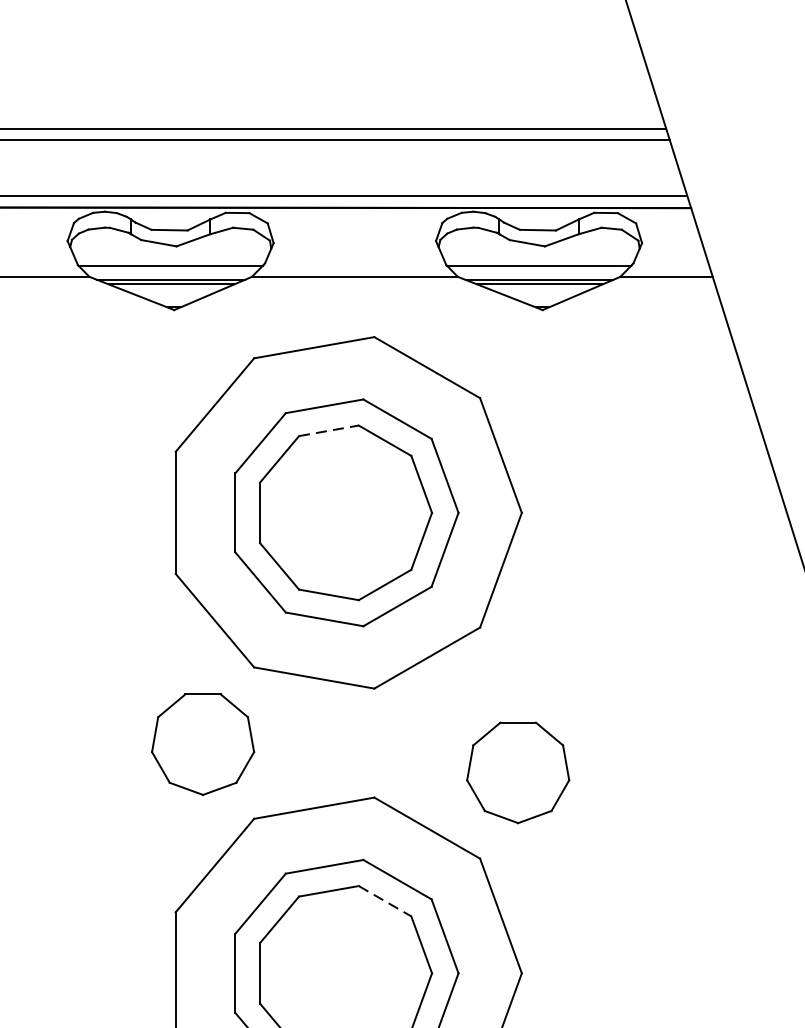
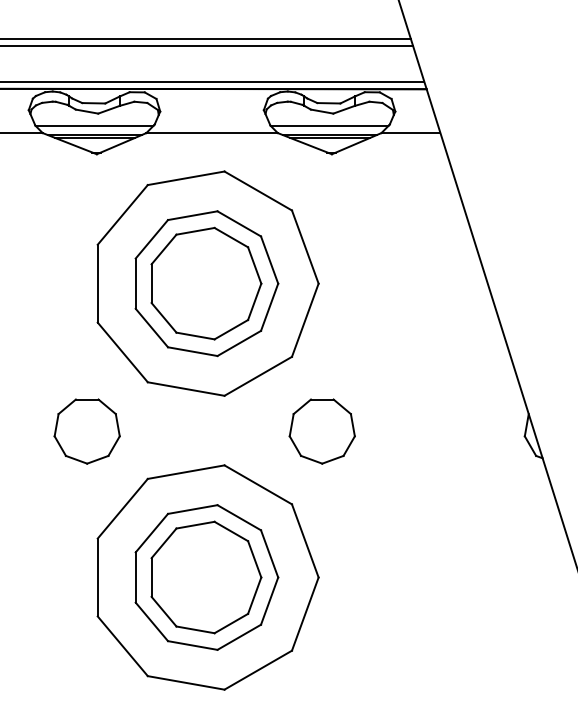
line: (330, 431) -> (196, 231), dashed -> solid
part: (201, 744) -> (86, 431), moved
part: (516, 772) -> (321, 431), moved
line: (385, 901) -> (231, 531), dashed -> solid

